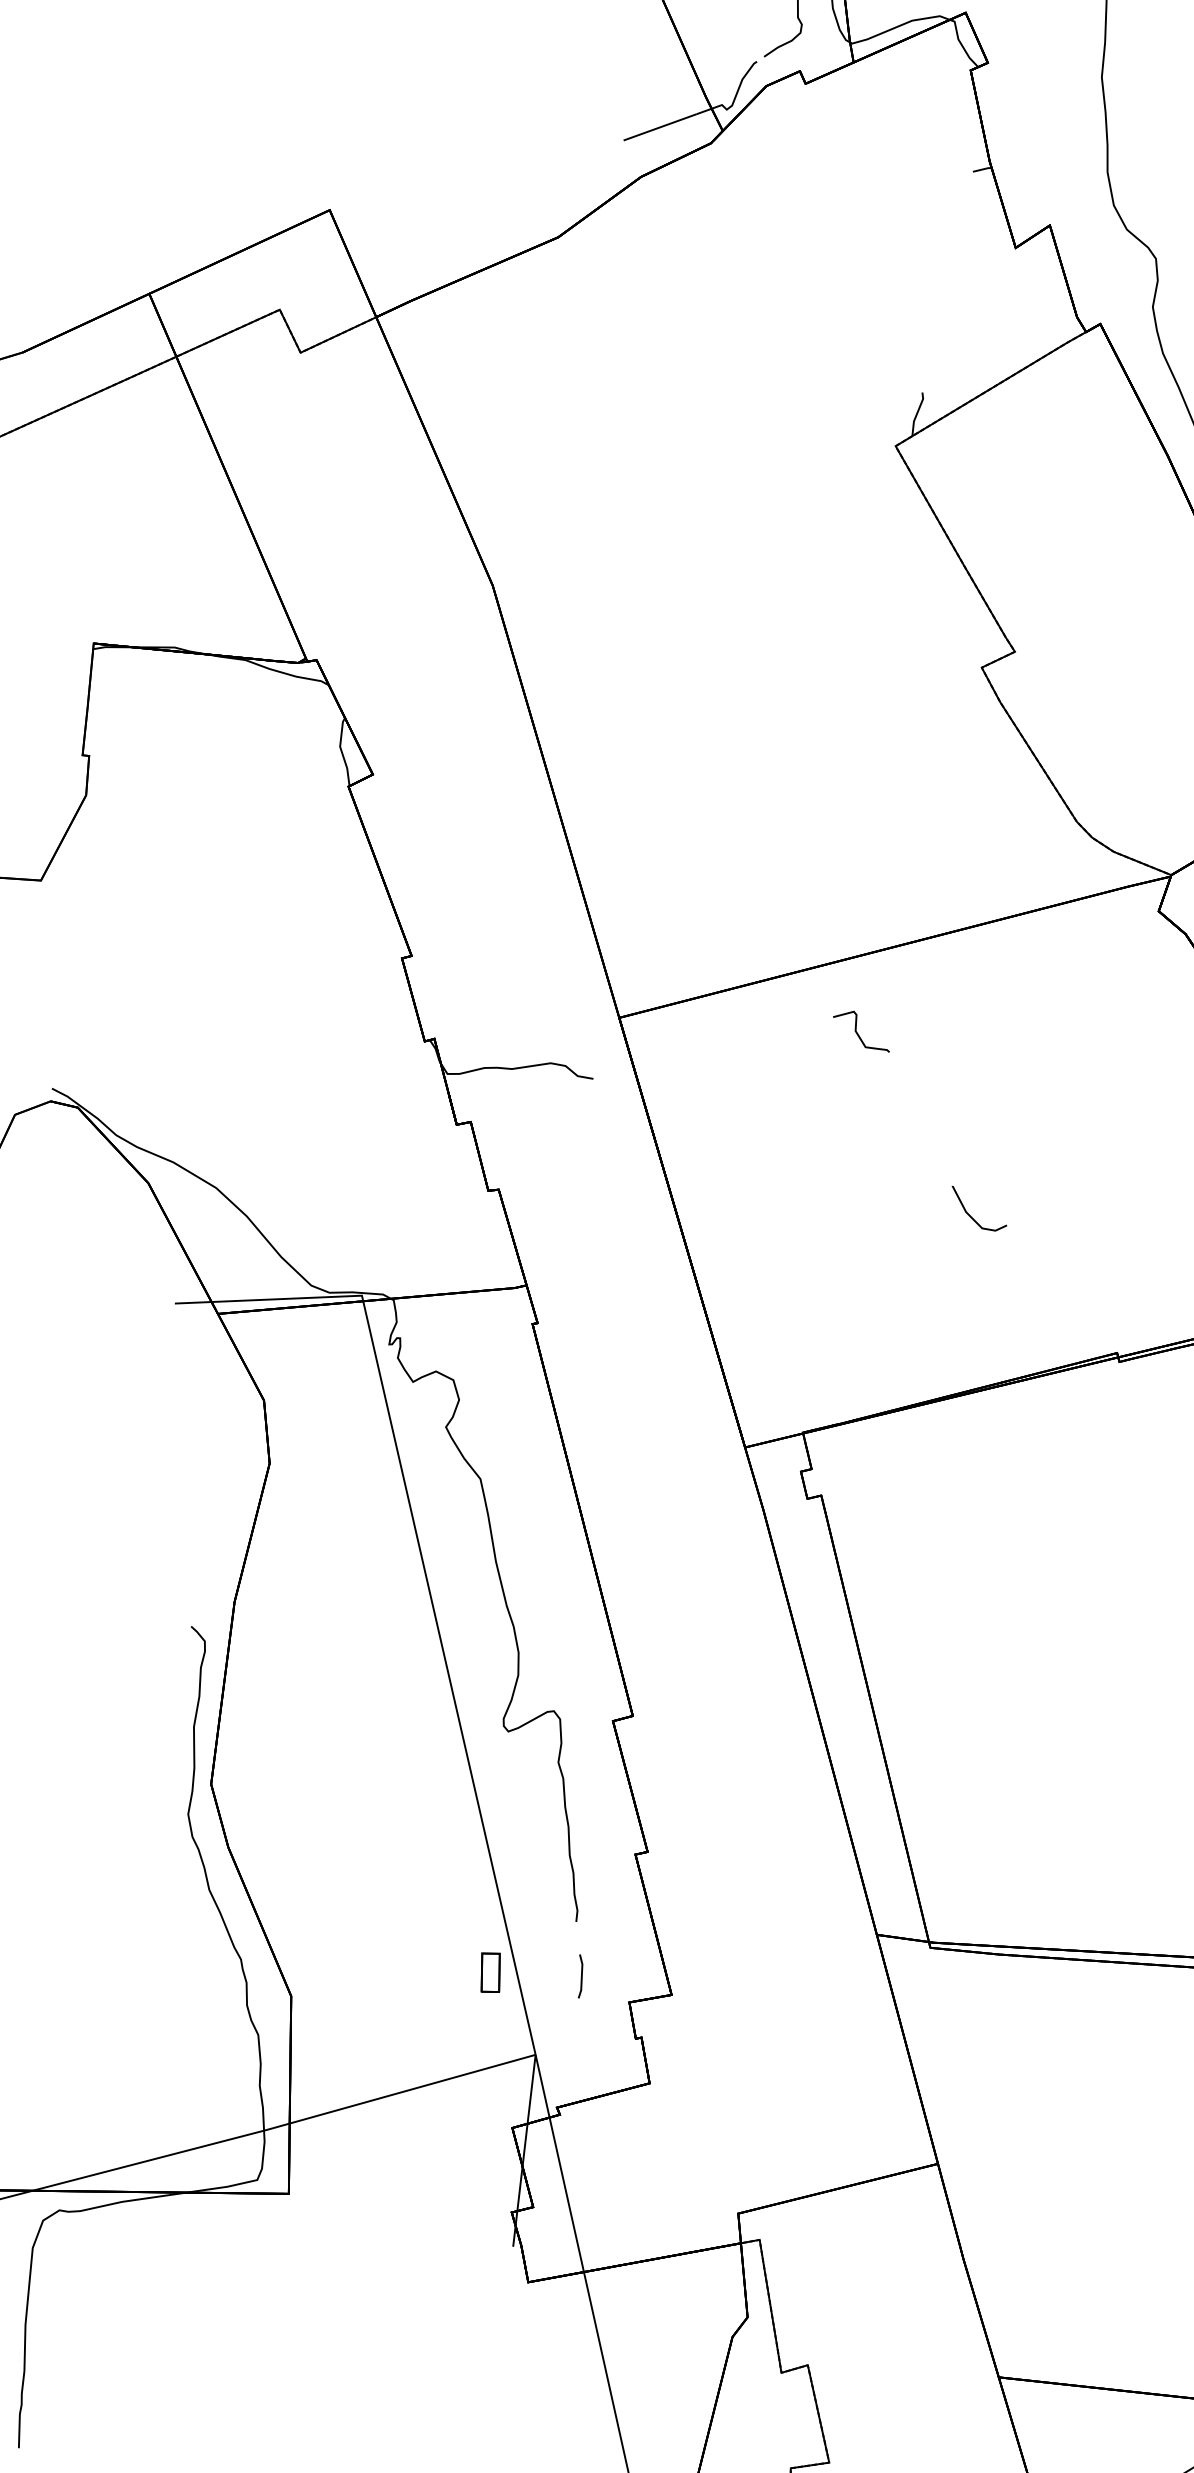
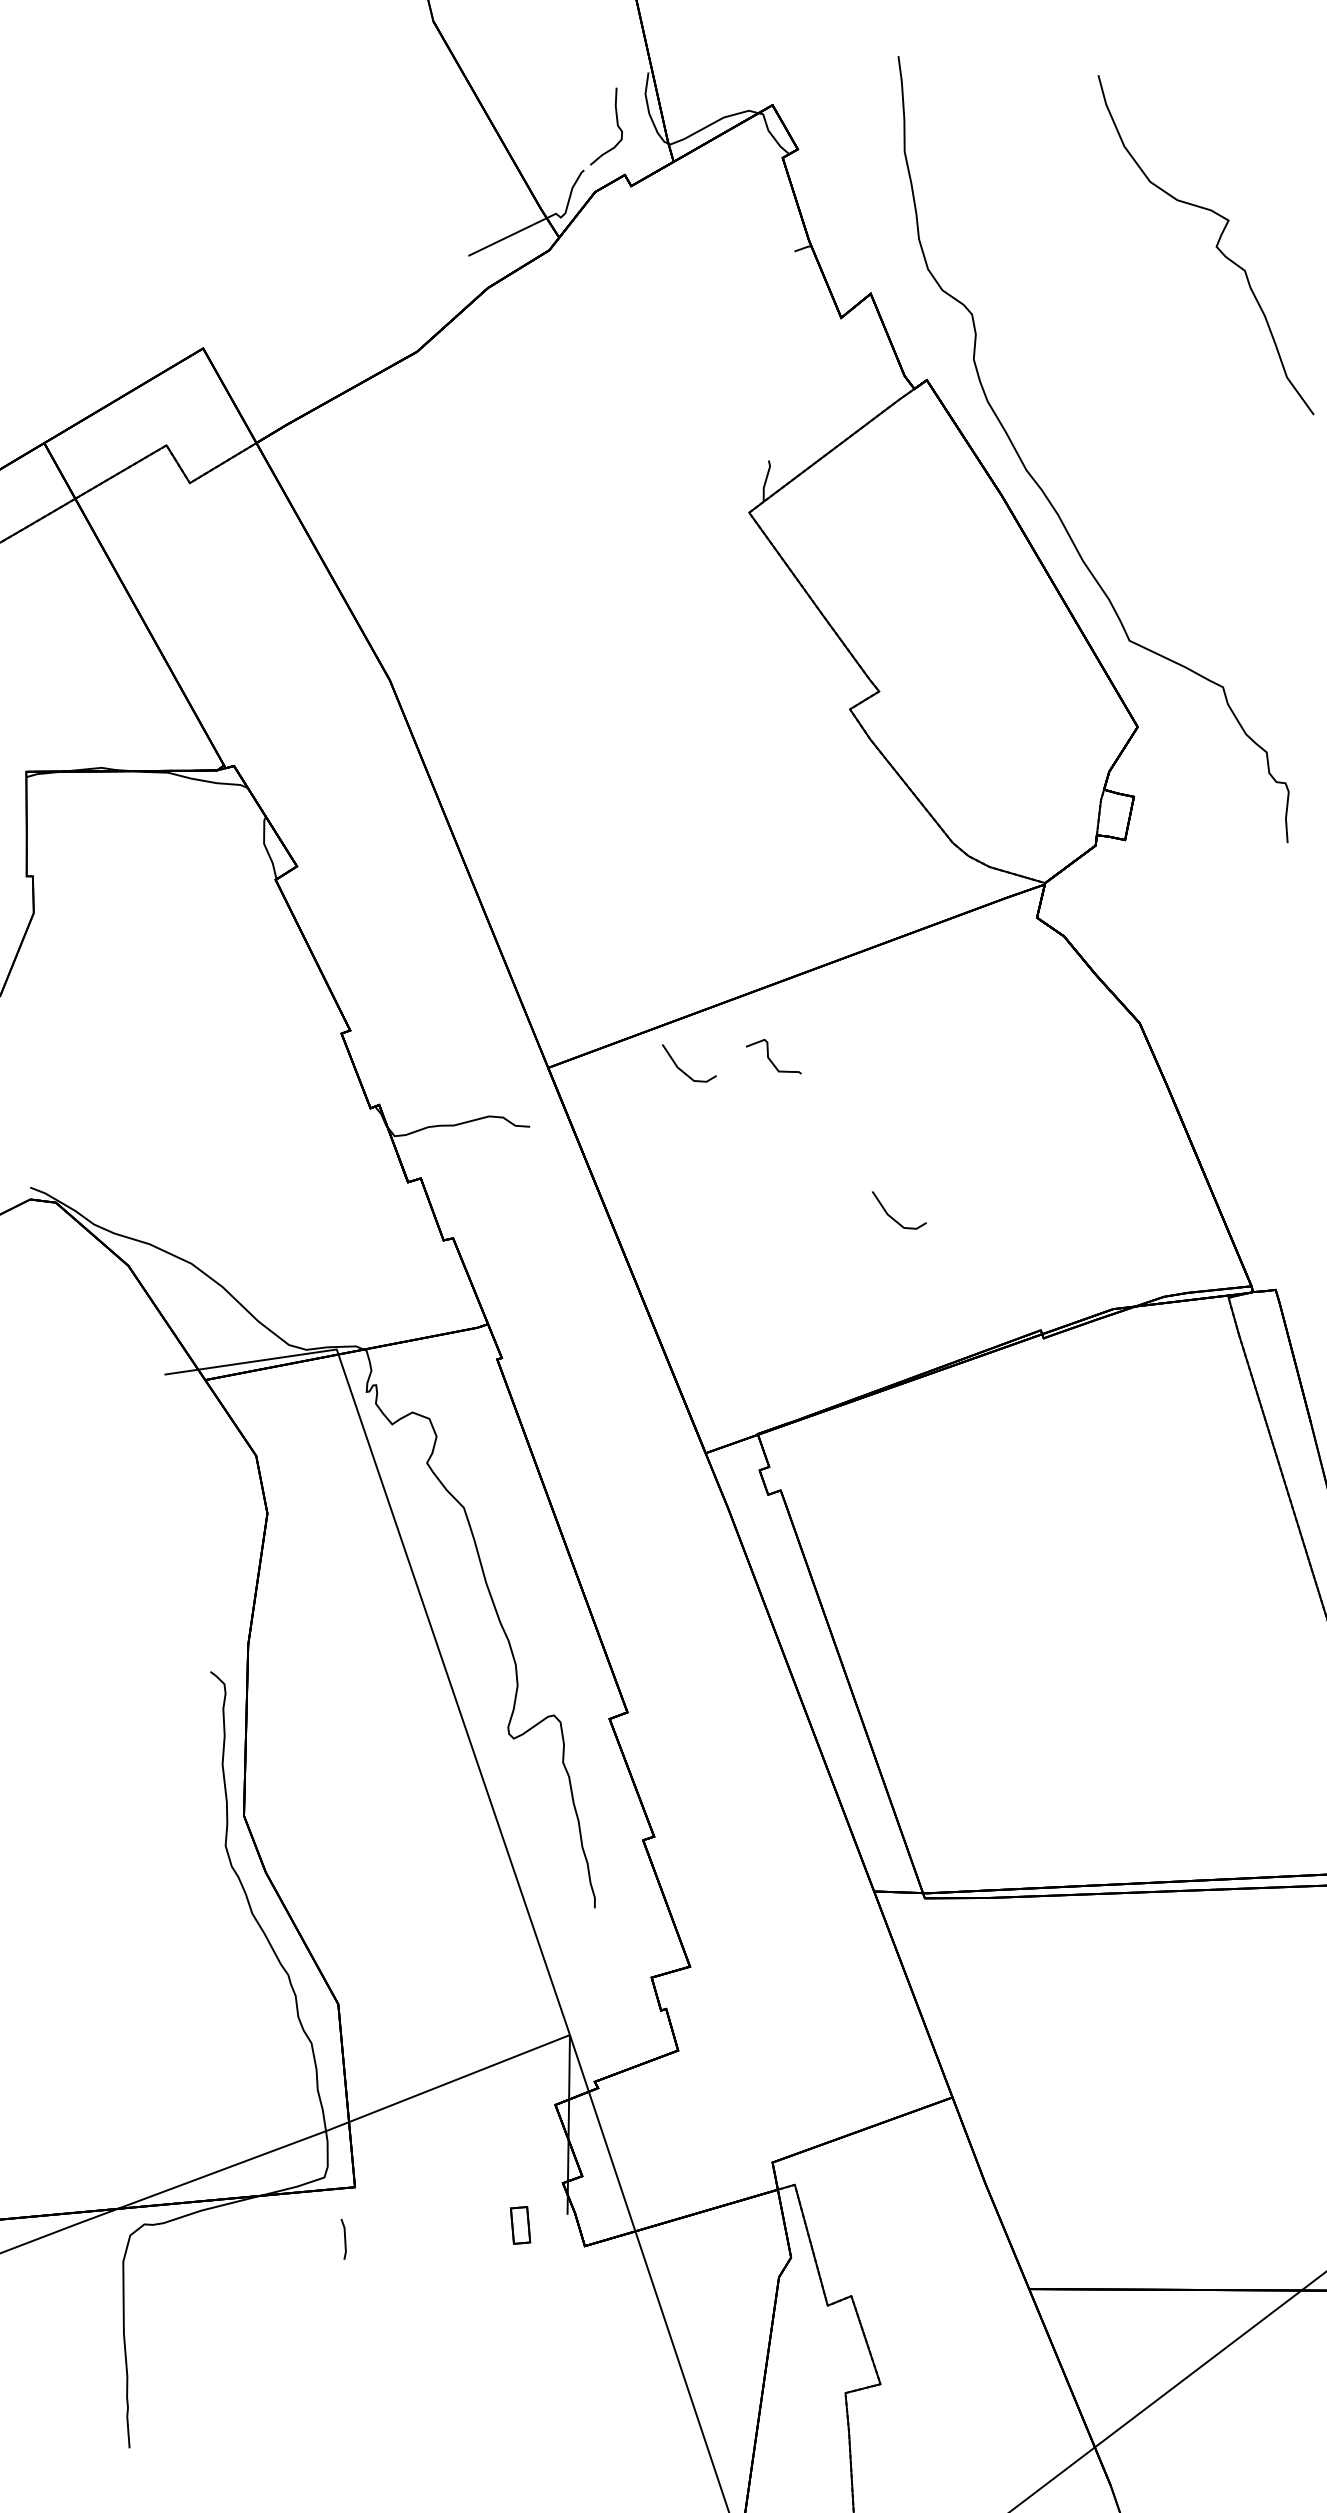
curve: (764, 1036) -> (684, 1071), added
part: (490, 1972) -> (520, 2225), moved
line: (581, 1976) -> (344, 2239), moved

